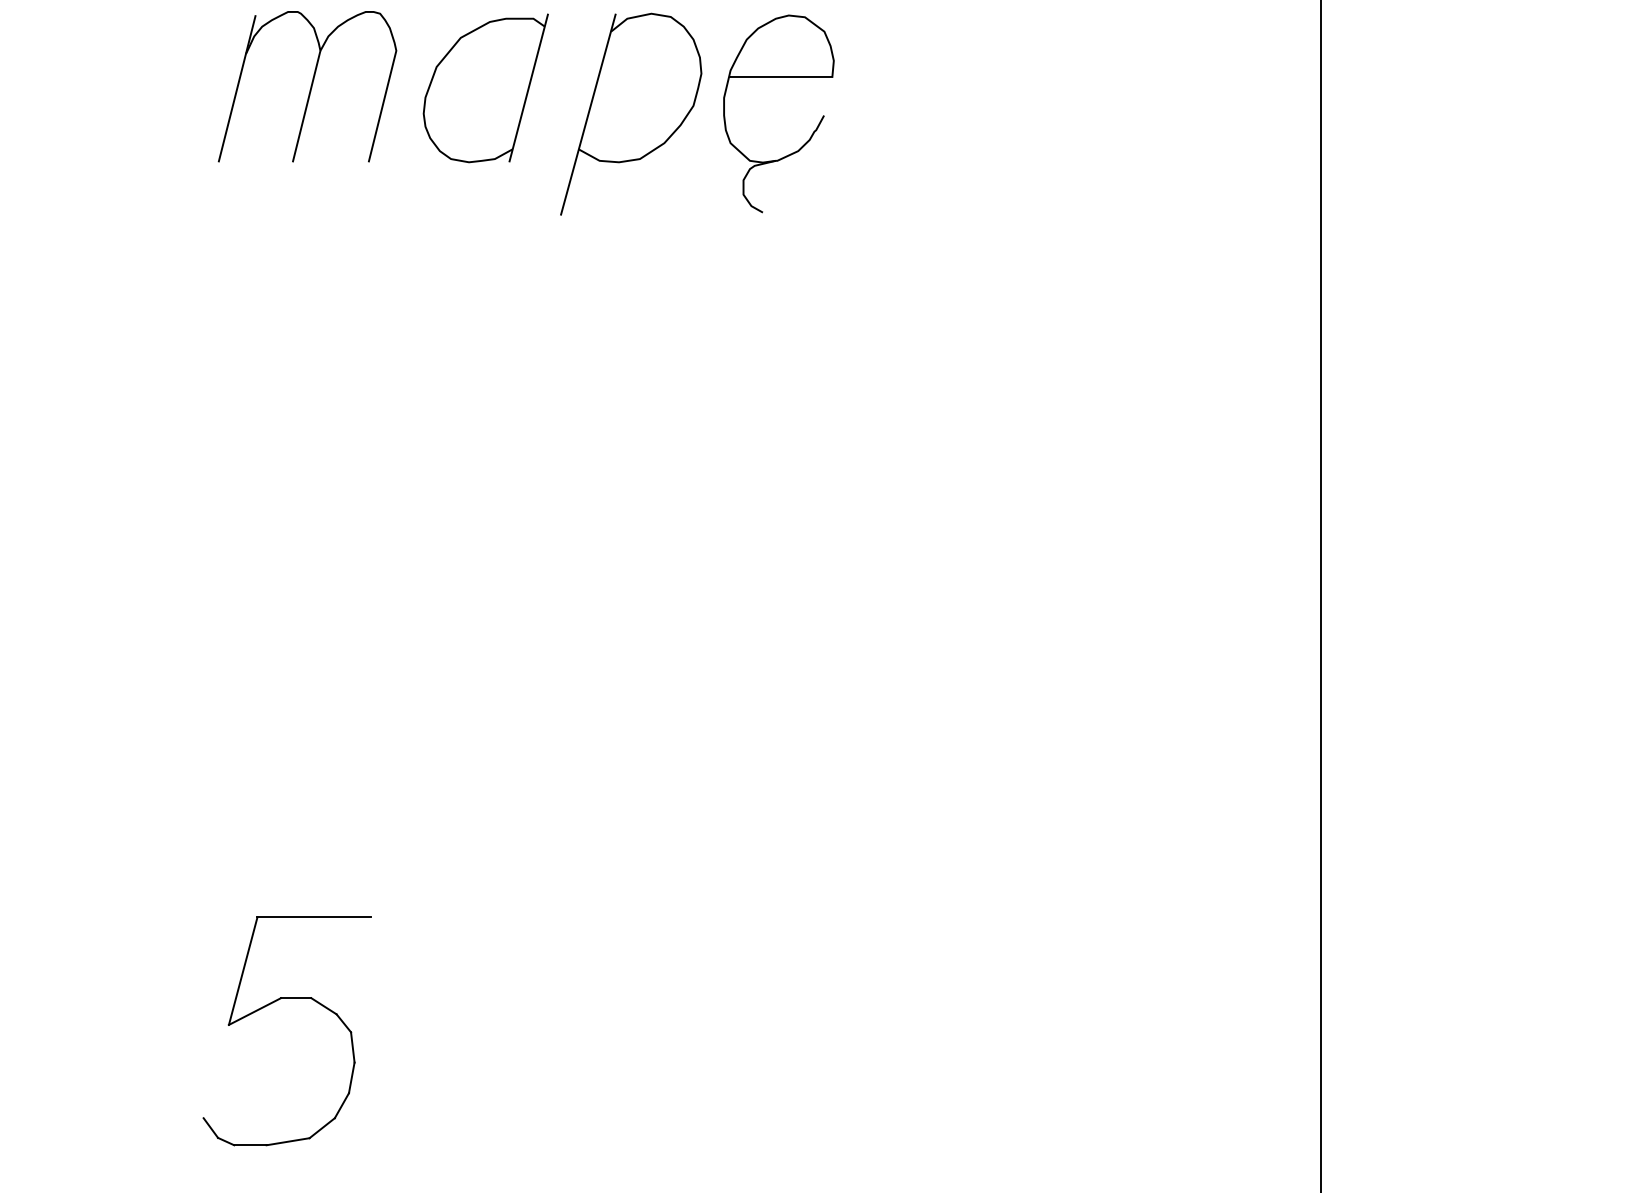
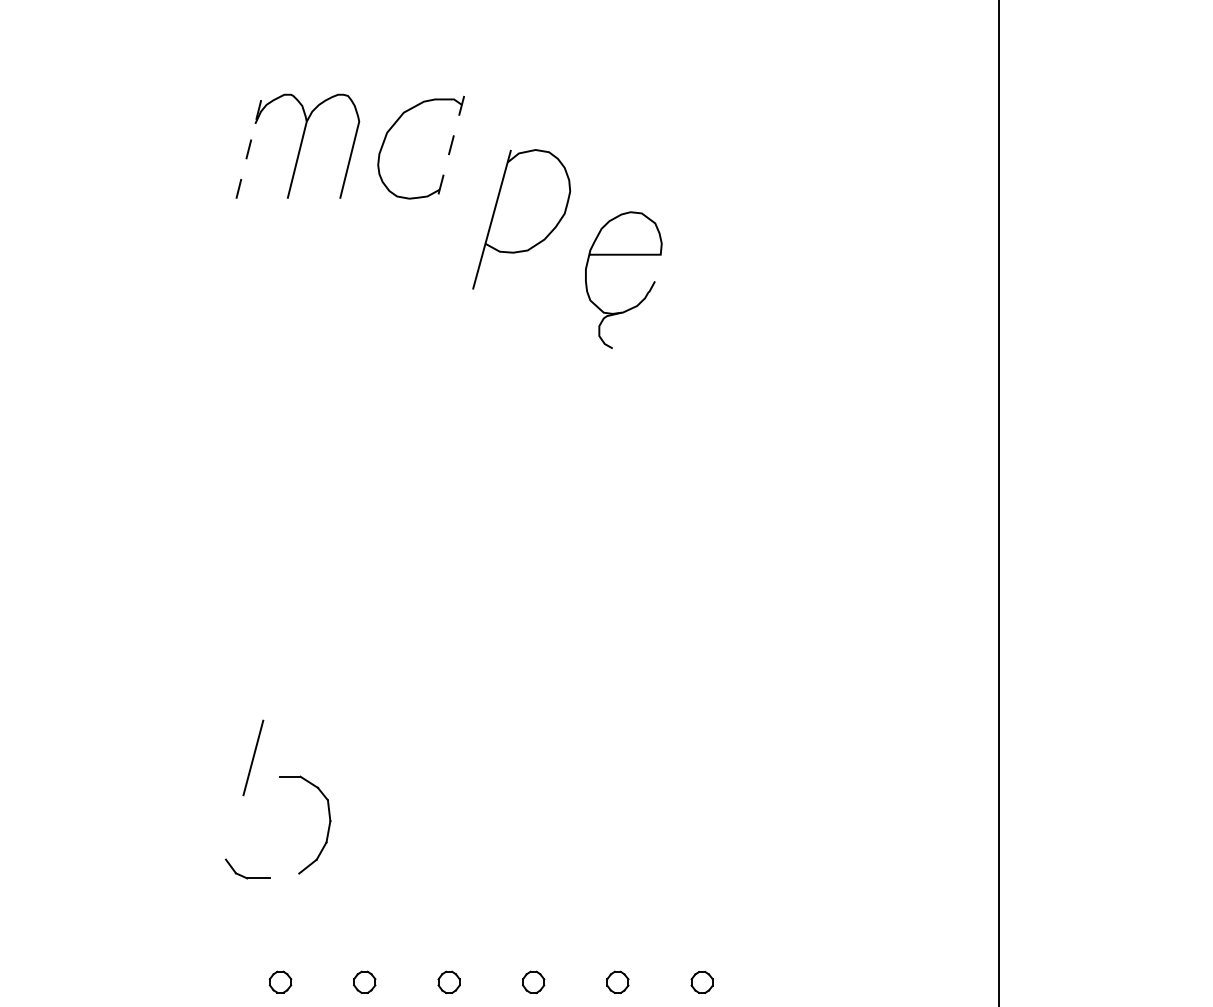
part: (778, 78) -> (623, 255), moved
line: (237, 88) -> (249, 147), solid -> dashed
line: (528, 88) -> (450, 147), solid -> dashed
part: (630, 114) -> (521, 219), moved
line: (314, 916) -> (302, 720), removed
line: (254, 1010) -> (261, 785), removed
line: (288, 1141) -> (284, 875), removed

